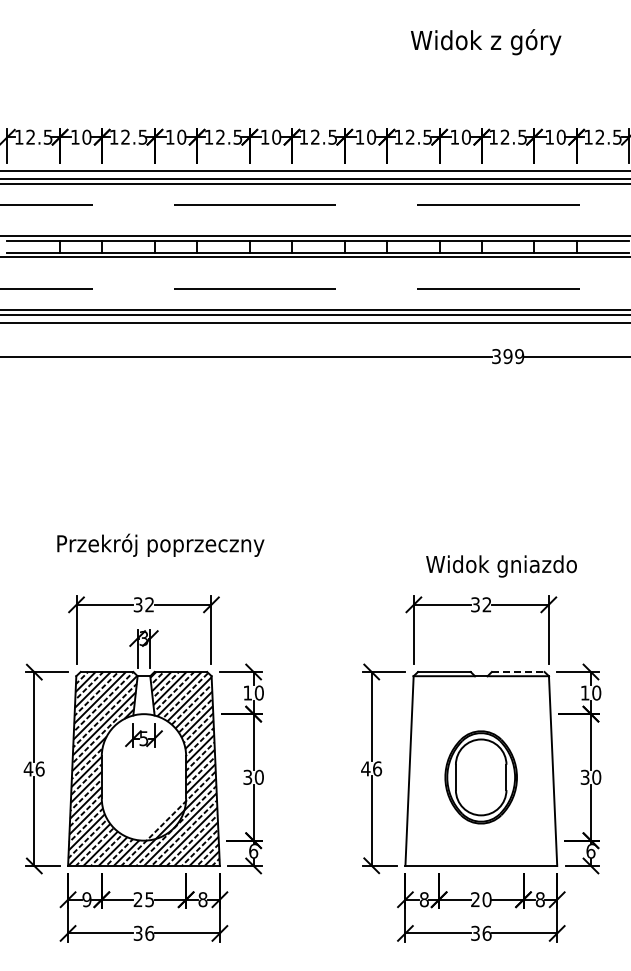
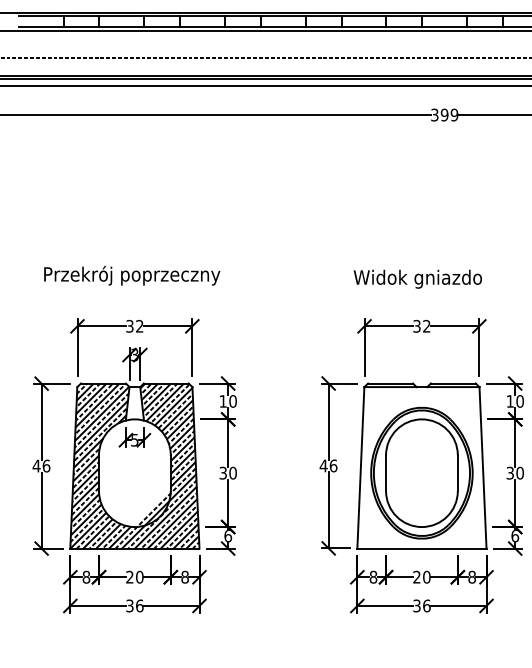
text: (160, 544) -> (131, 275), moved
text: (501, 566) -> (417, 279), moved
line: (518, 671) -> (453, 383), dashed -> solid
part: (480, 777) -> (421, 473), size x1.67
text: (86, 899) -> (85, 577), 9 -> 8
text: (149, 899) -> (139, 577), 25 -> 20

